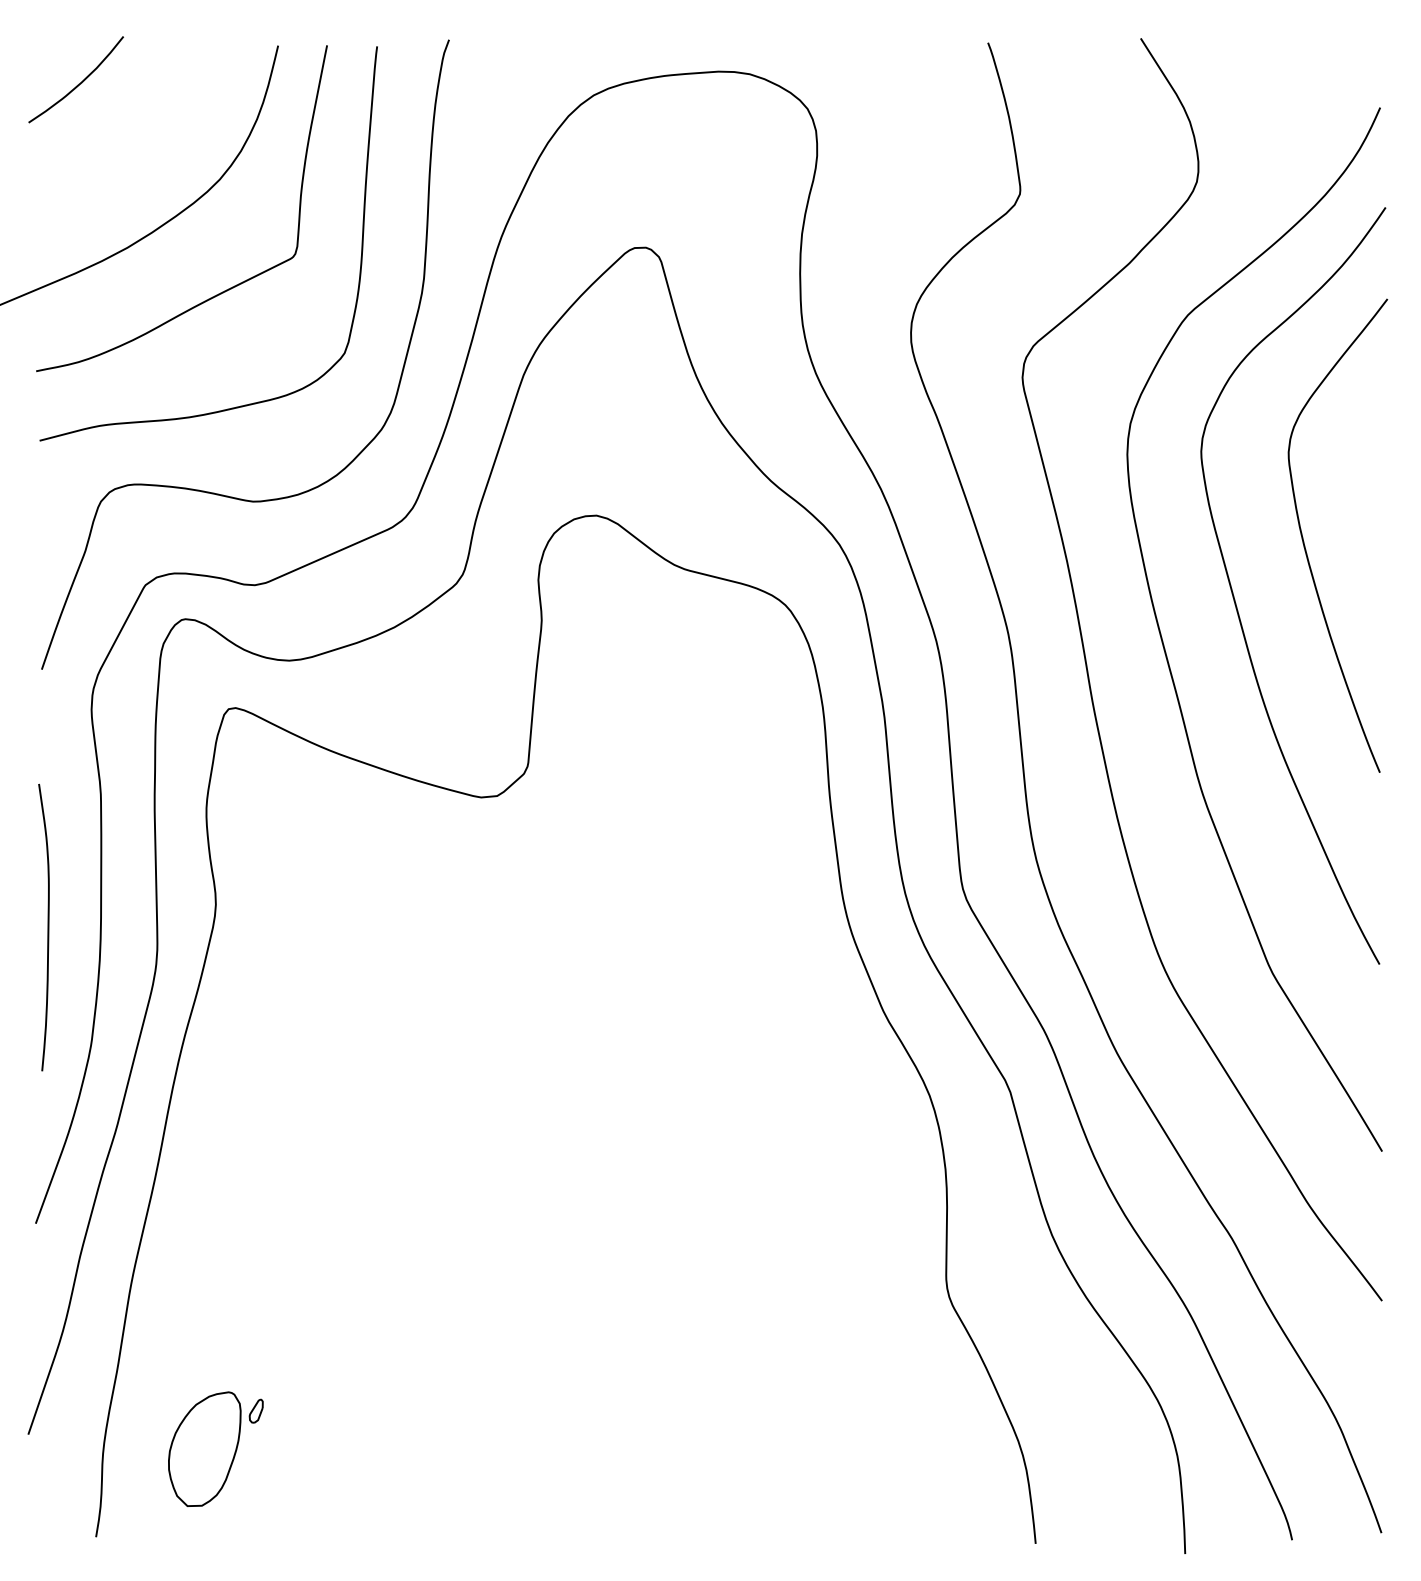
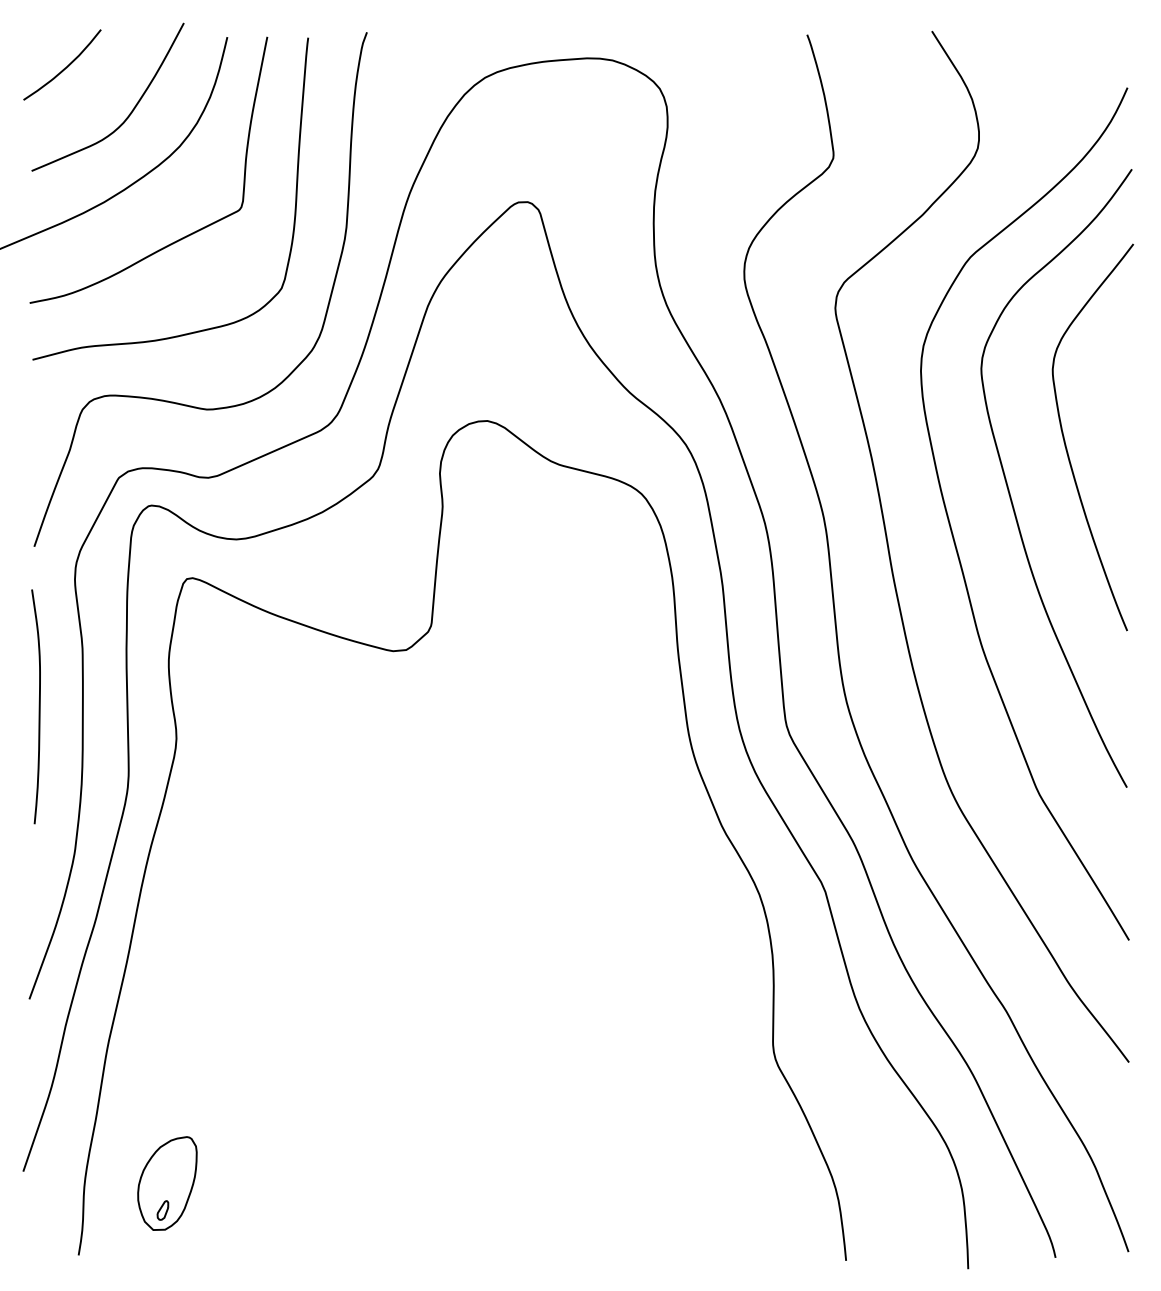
curve: (157, 140) -> (128, 114), added
curve: (47, 927) -> (38, 706), moved
part: (255, 1410) -> (162, 1209), moved

